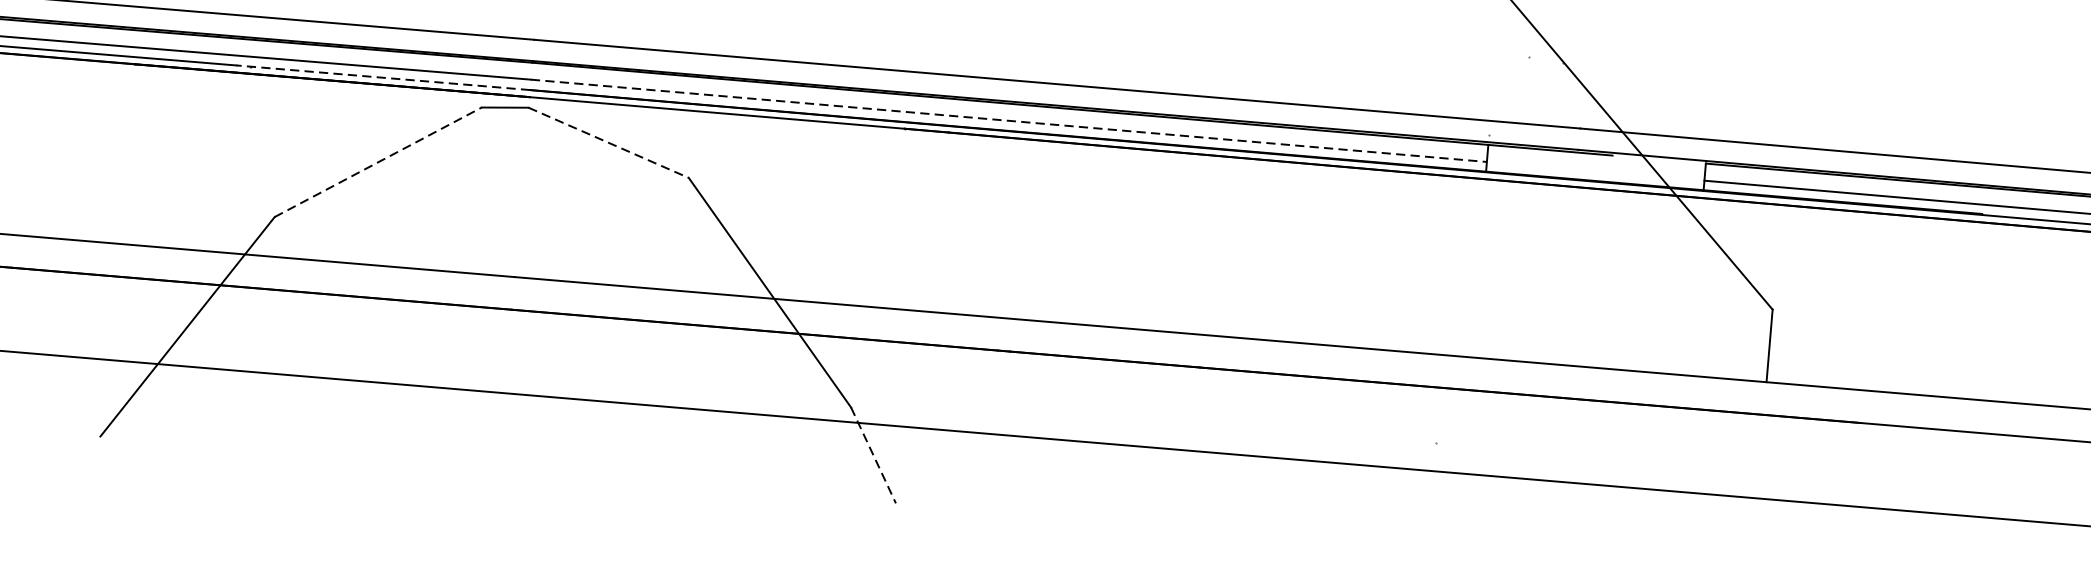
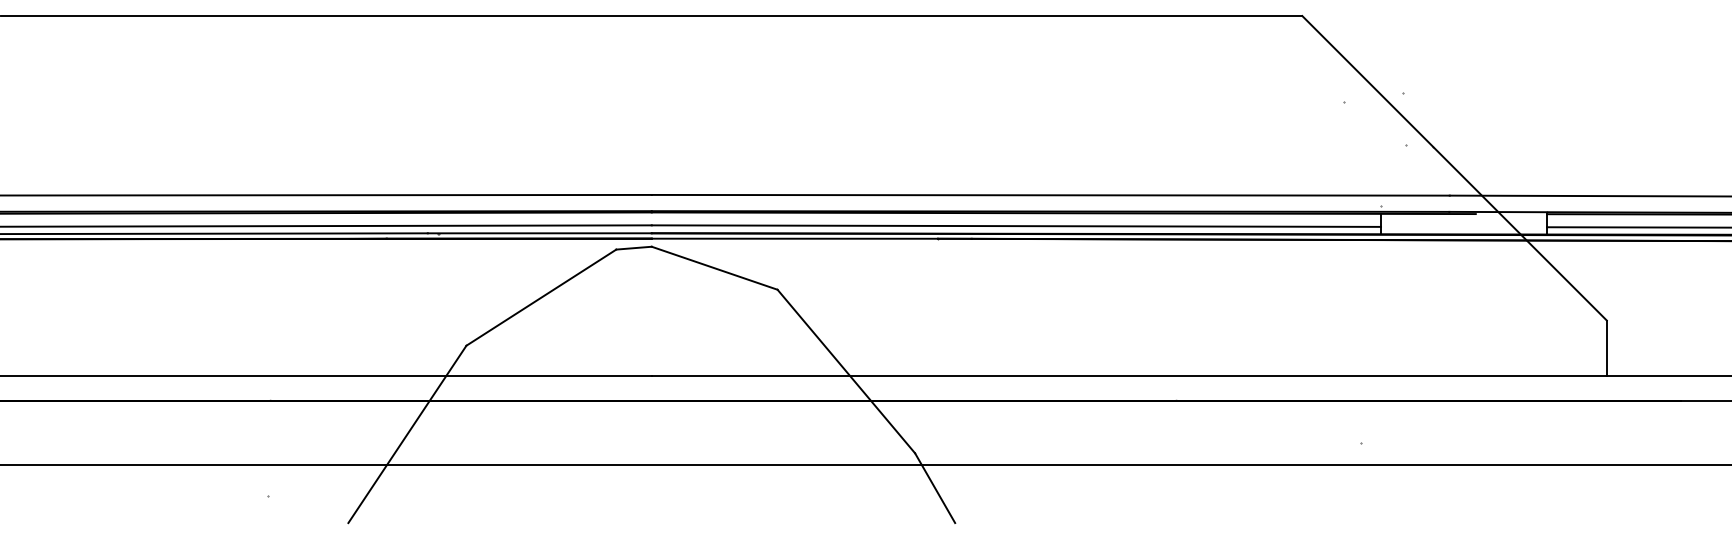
line: (382, 77) -> (539, 233), dashed -> solid
line: (1009, 121) -> (1016, 226), dashed -> solid
line: (609, 143) -> (715, 268), dashed -> solid
line: (378, 162) -> (541, 297), dashed -> solid
line: (873, 455) -> (935, 488), dashed -> solid

